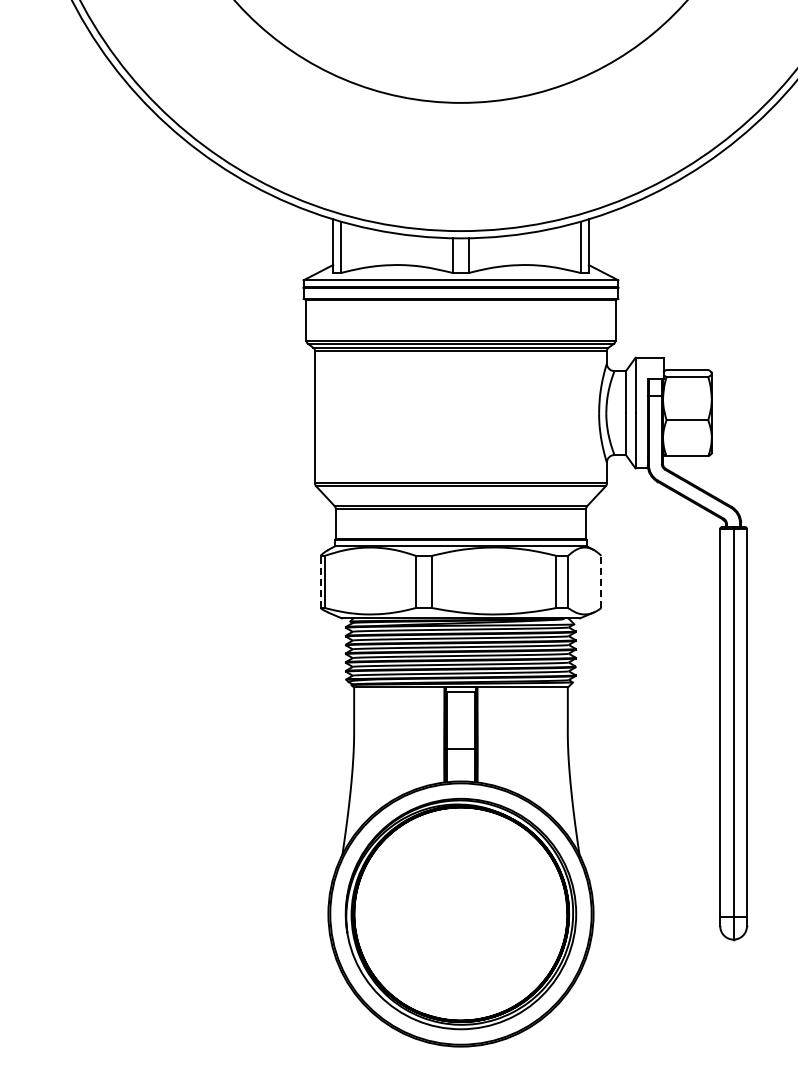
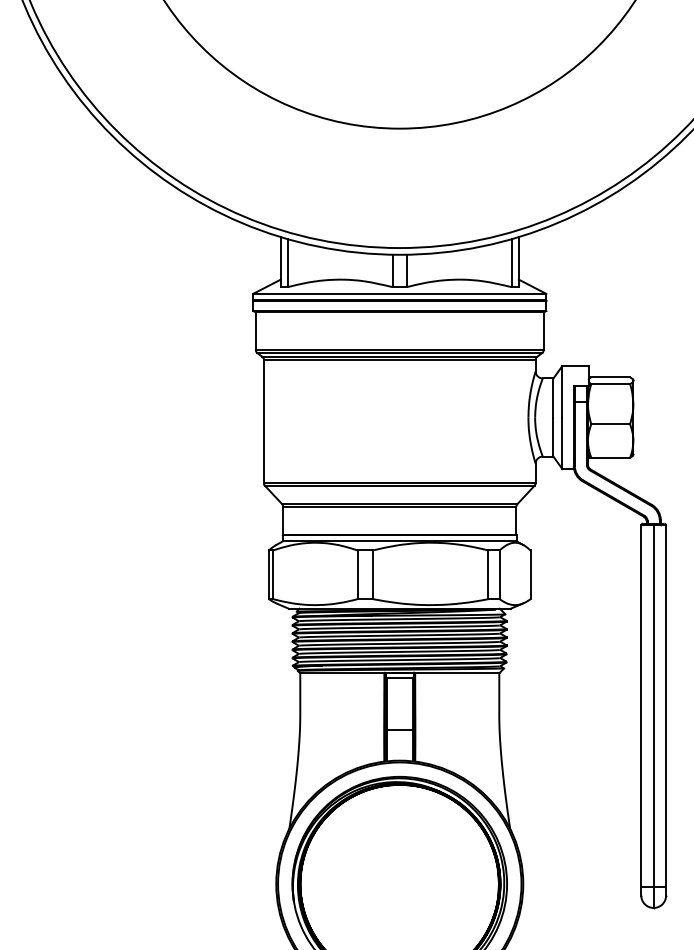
line: (320, 581) -> (268, 574), dashed -> solid
line: (601, 581) -> (530, 574), dashed -> solid

